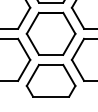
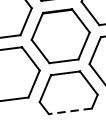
line: (50, 96) -> (69, 111), solid -> dashed

